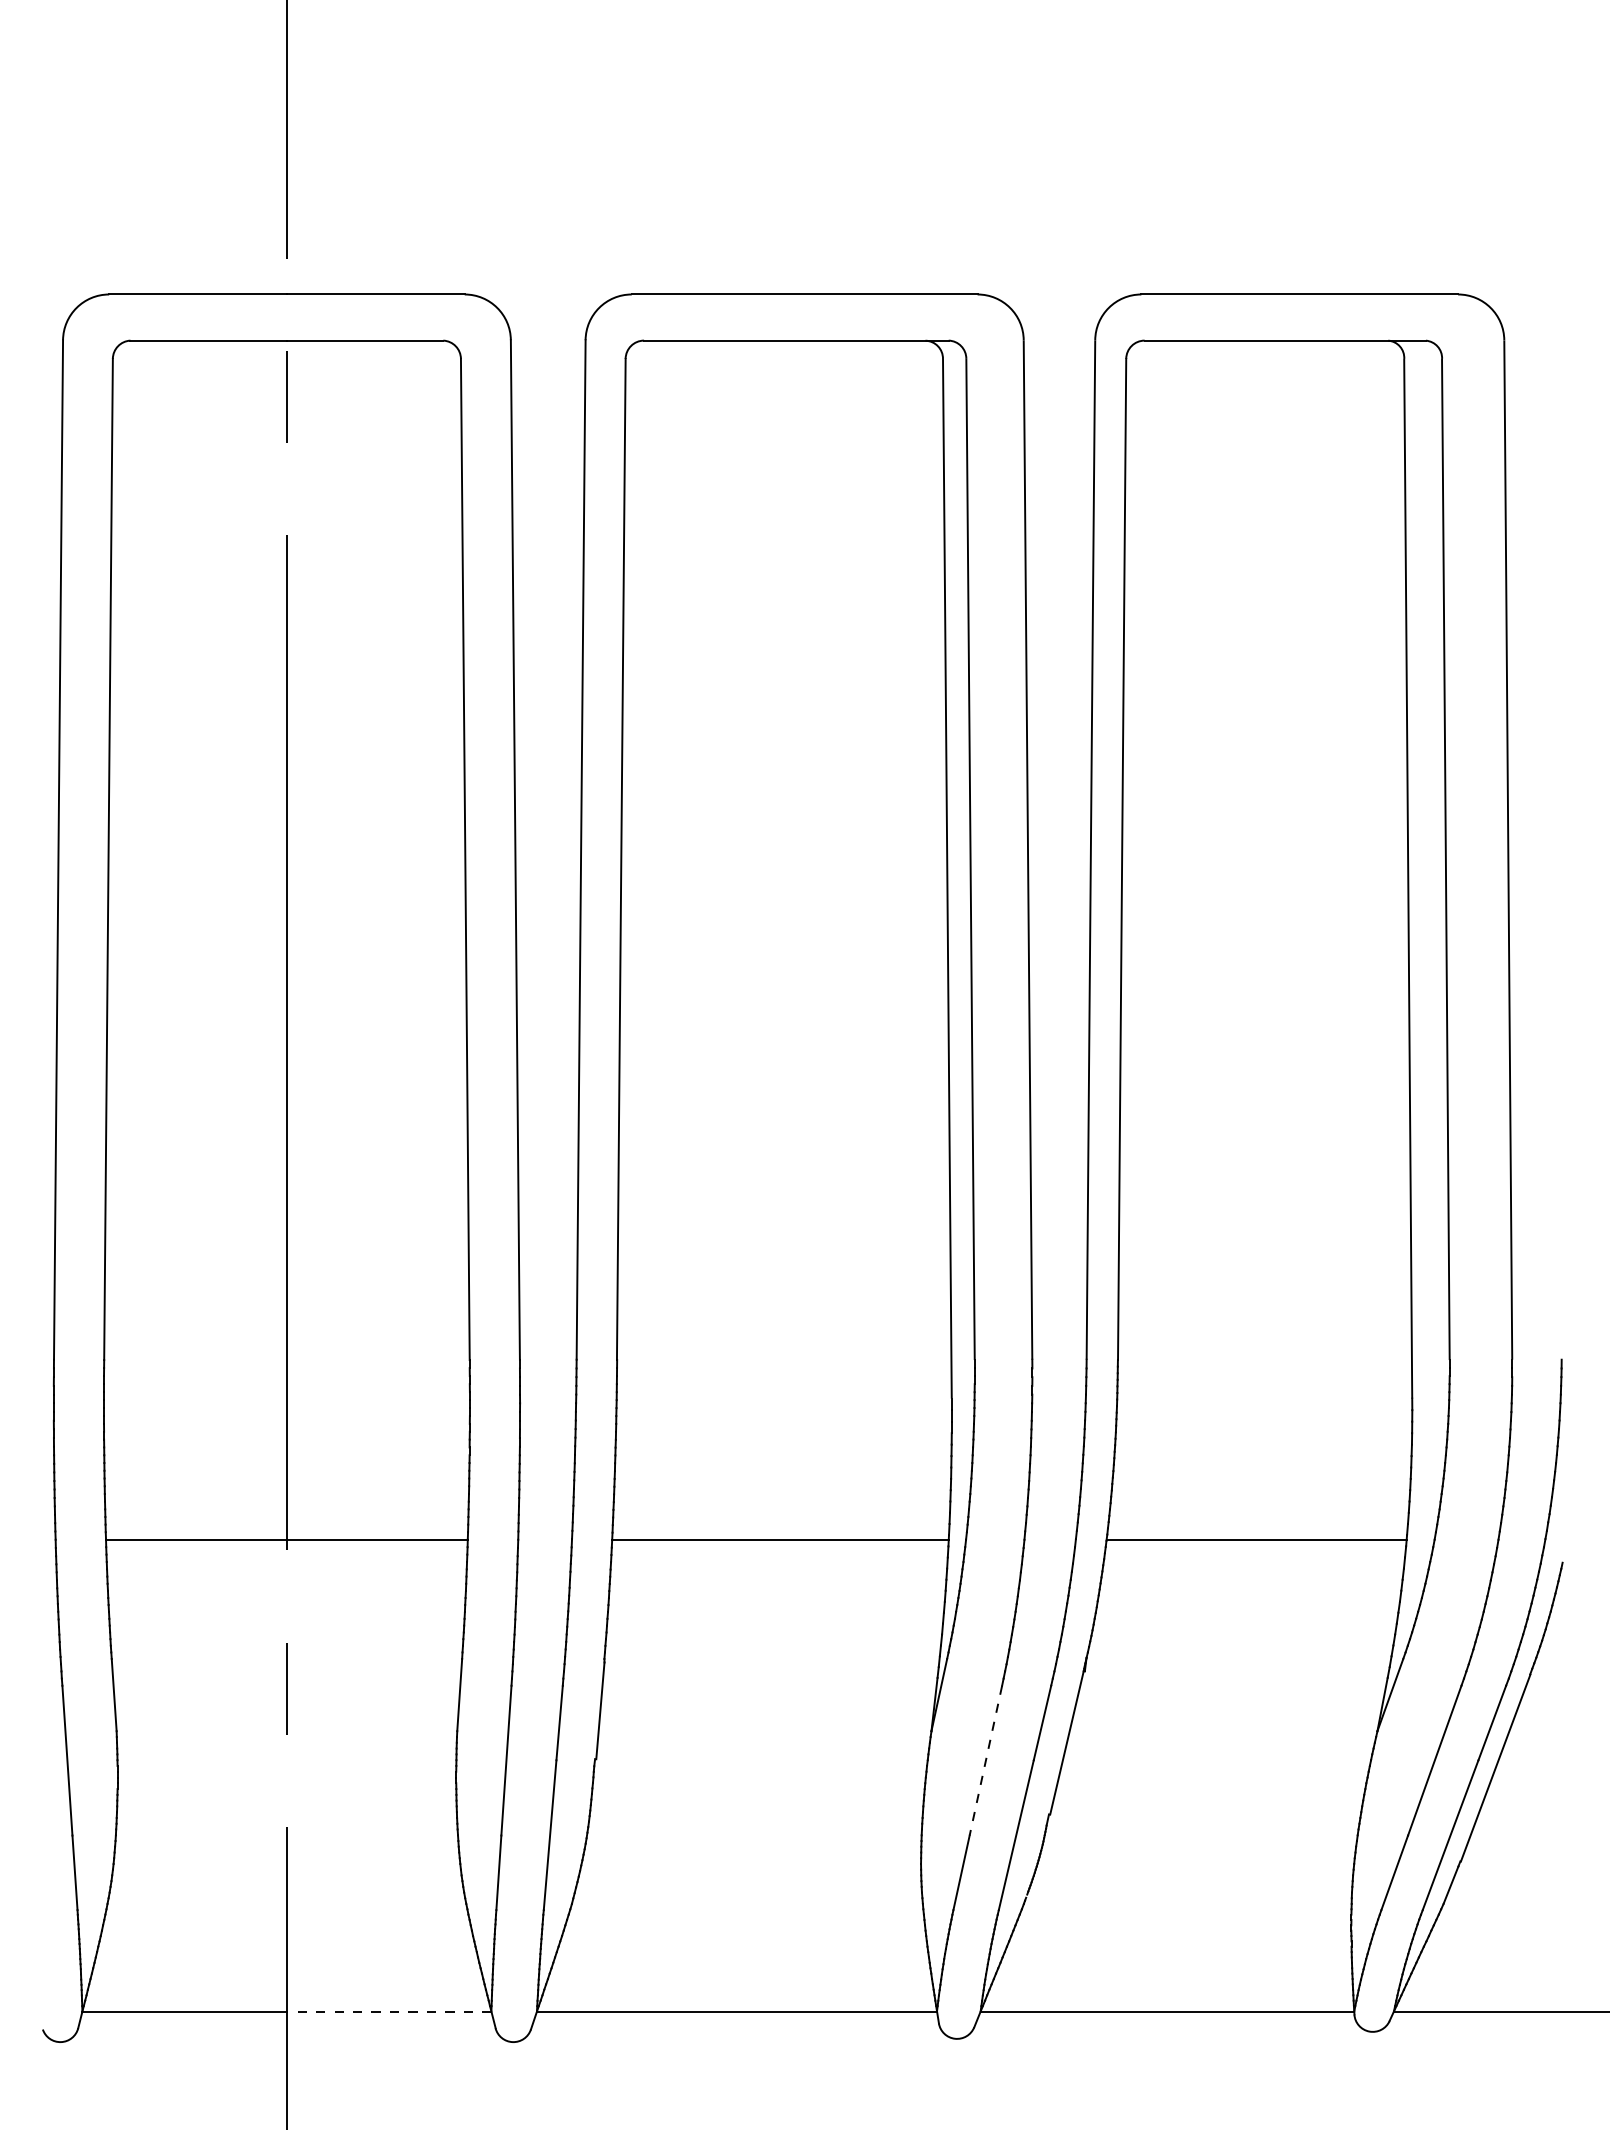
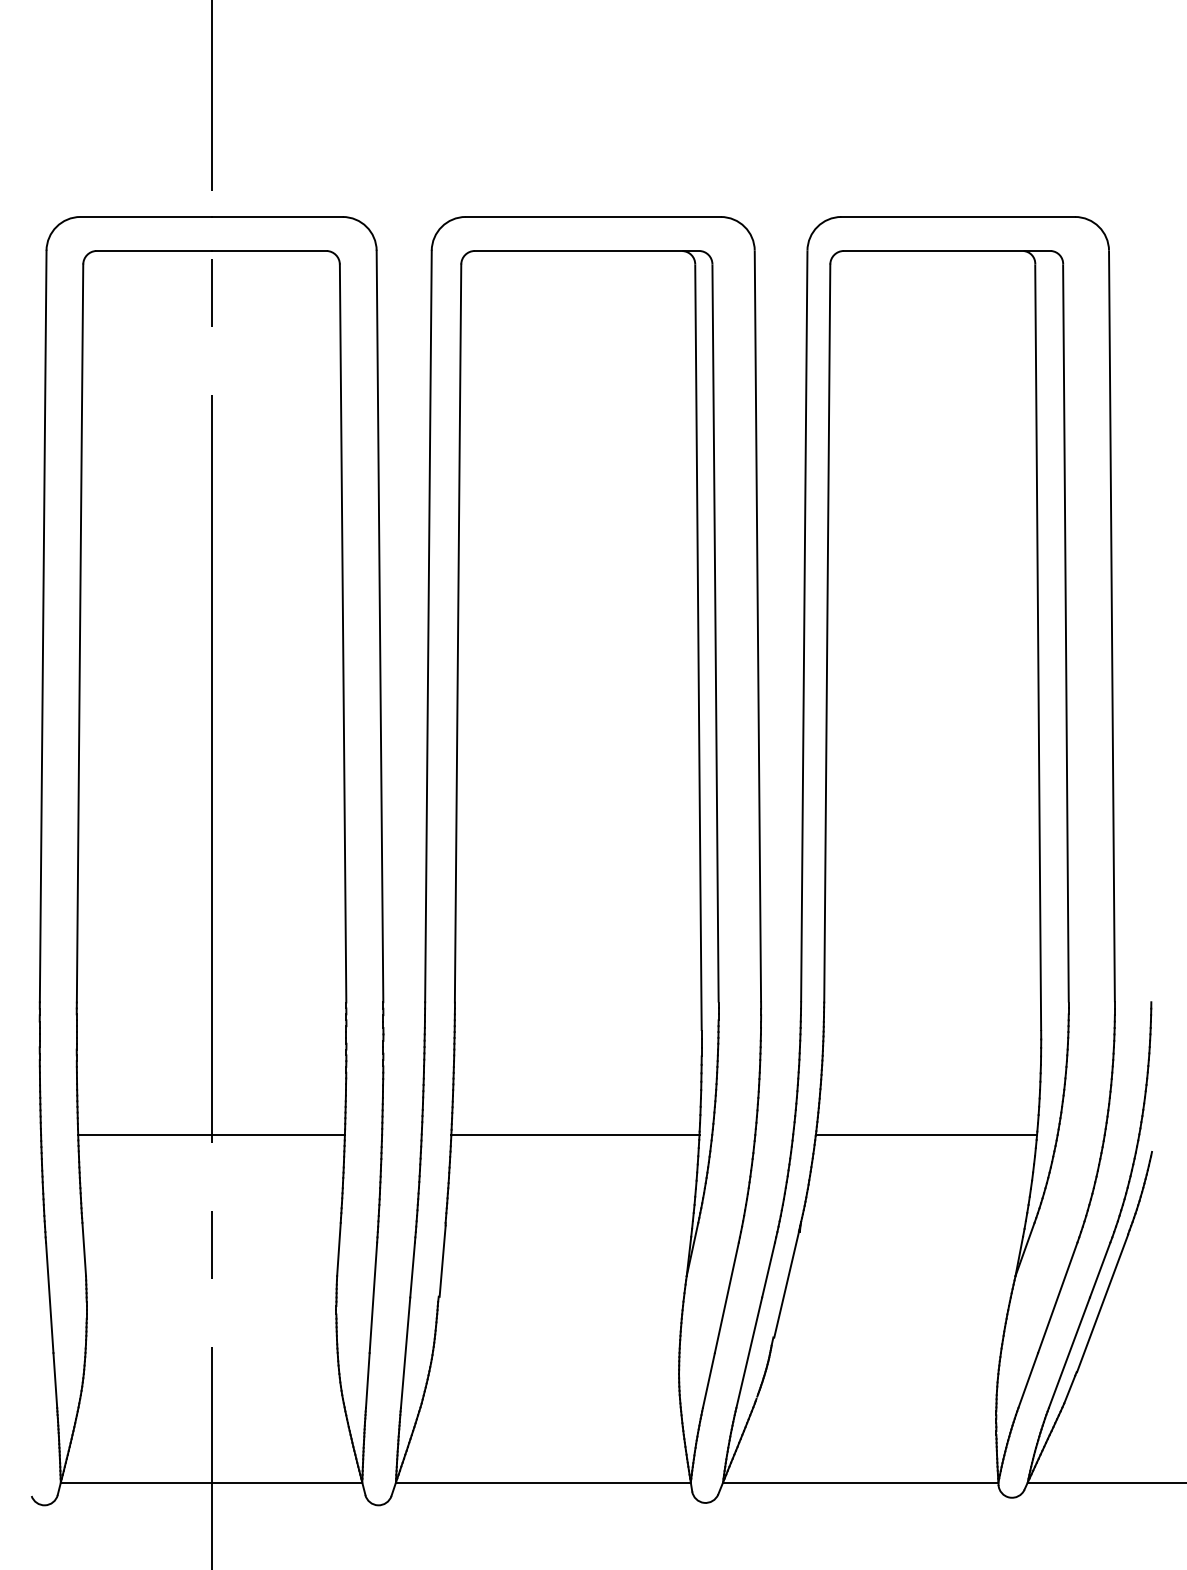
line: (985, 1760) -> (726, 1297), dashed -> solid
line: (388, 2011) -> (286, 1482), dashed -> solid

